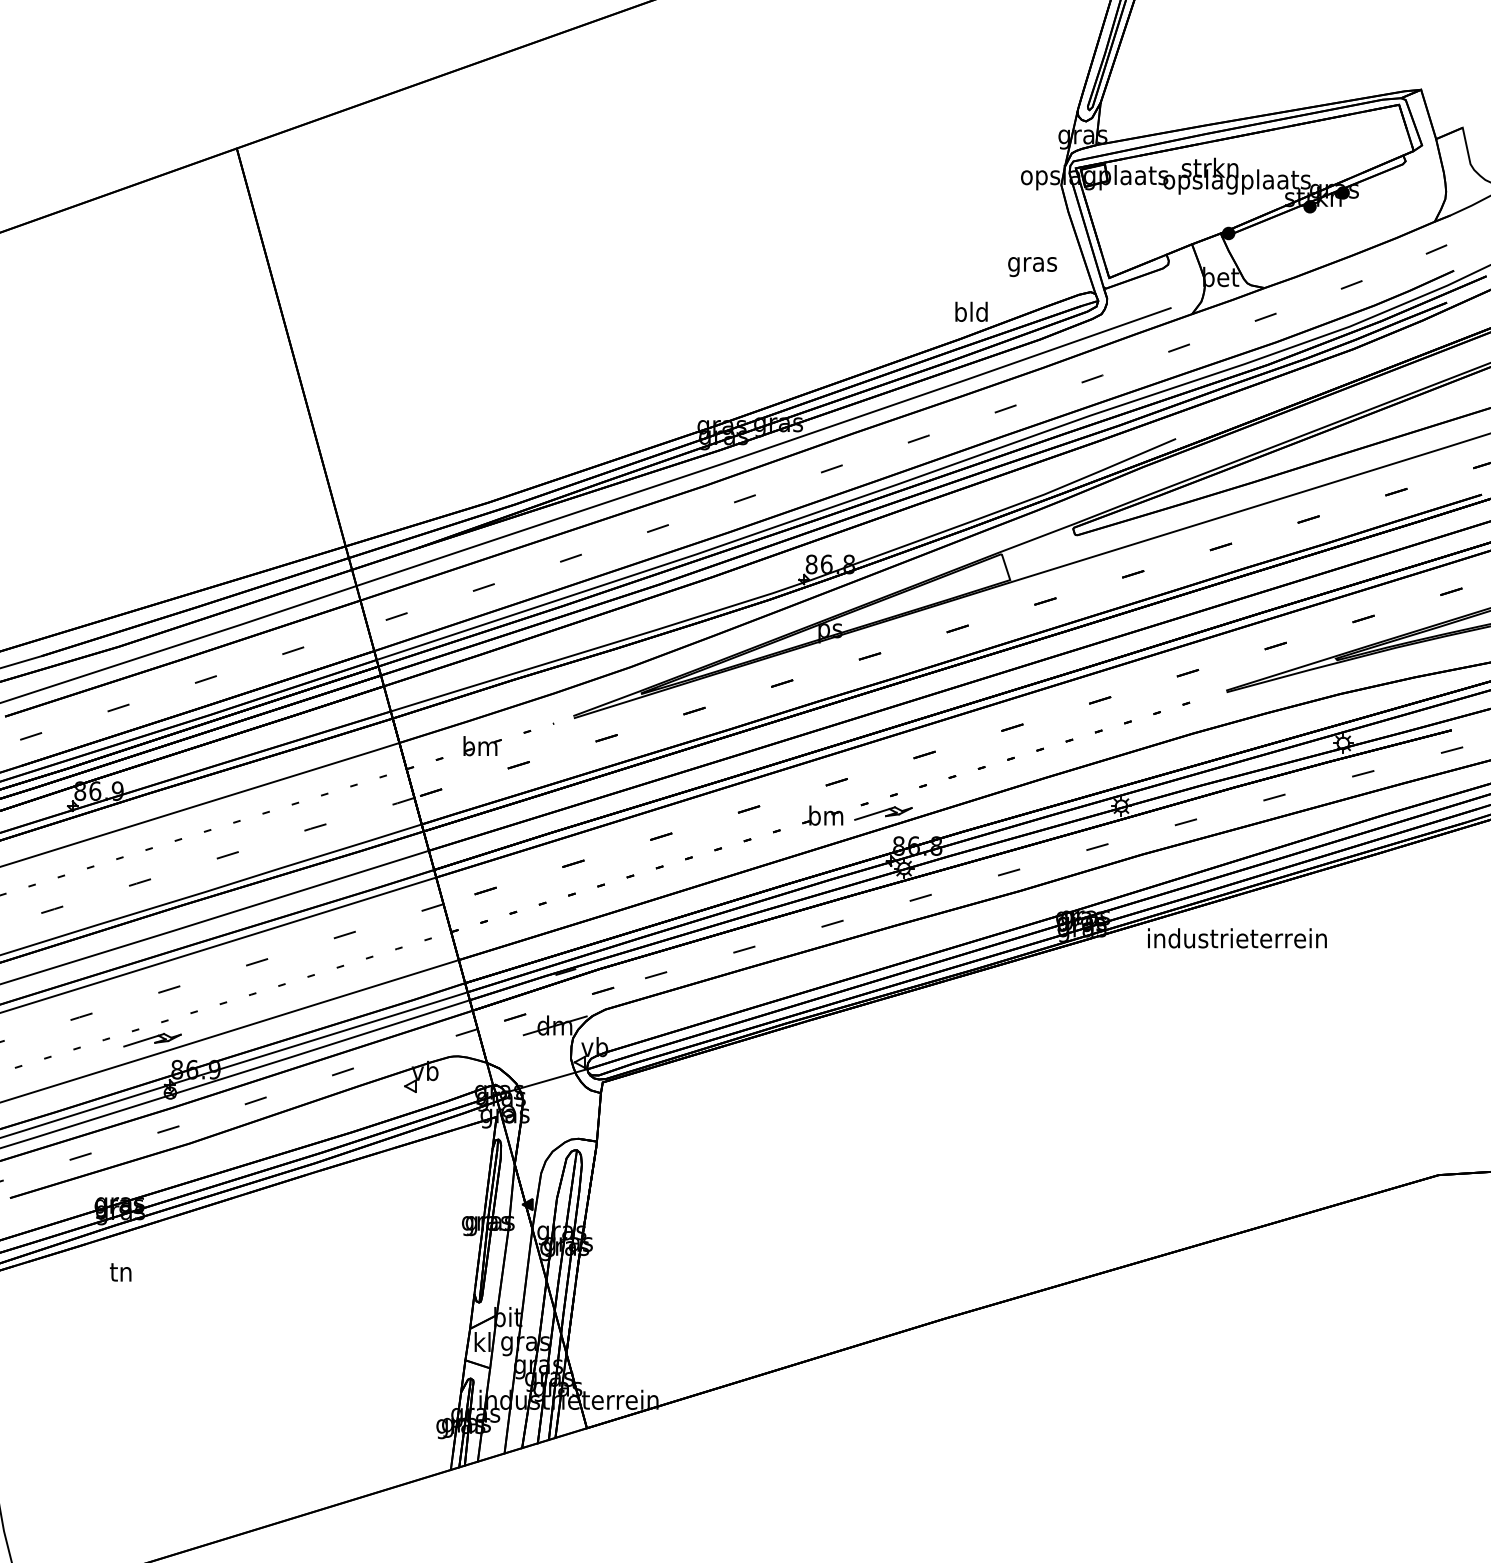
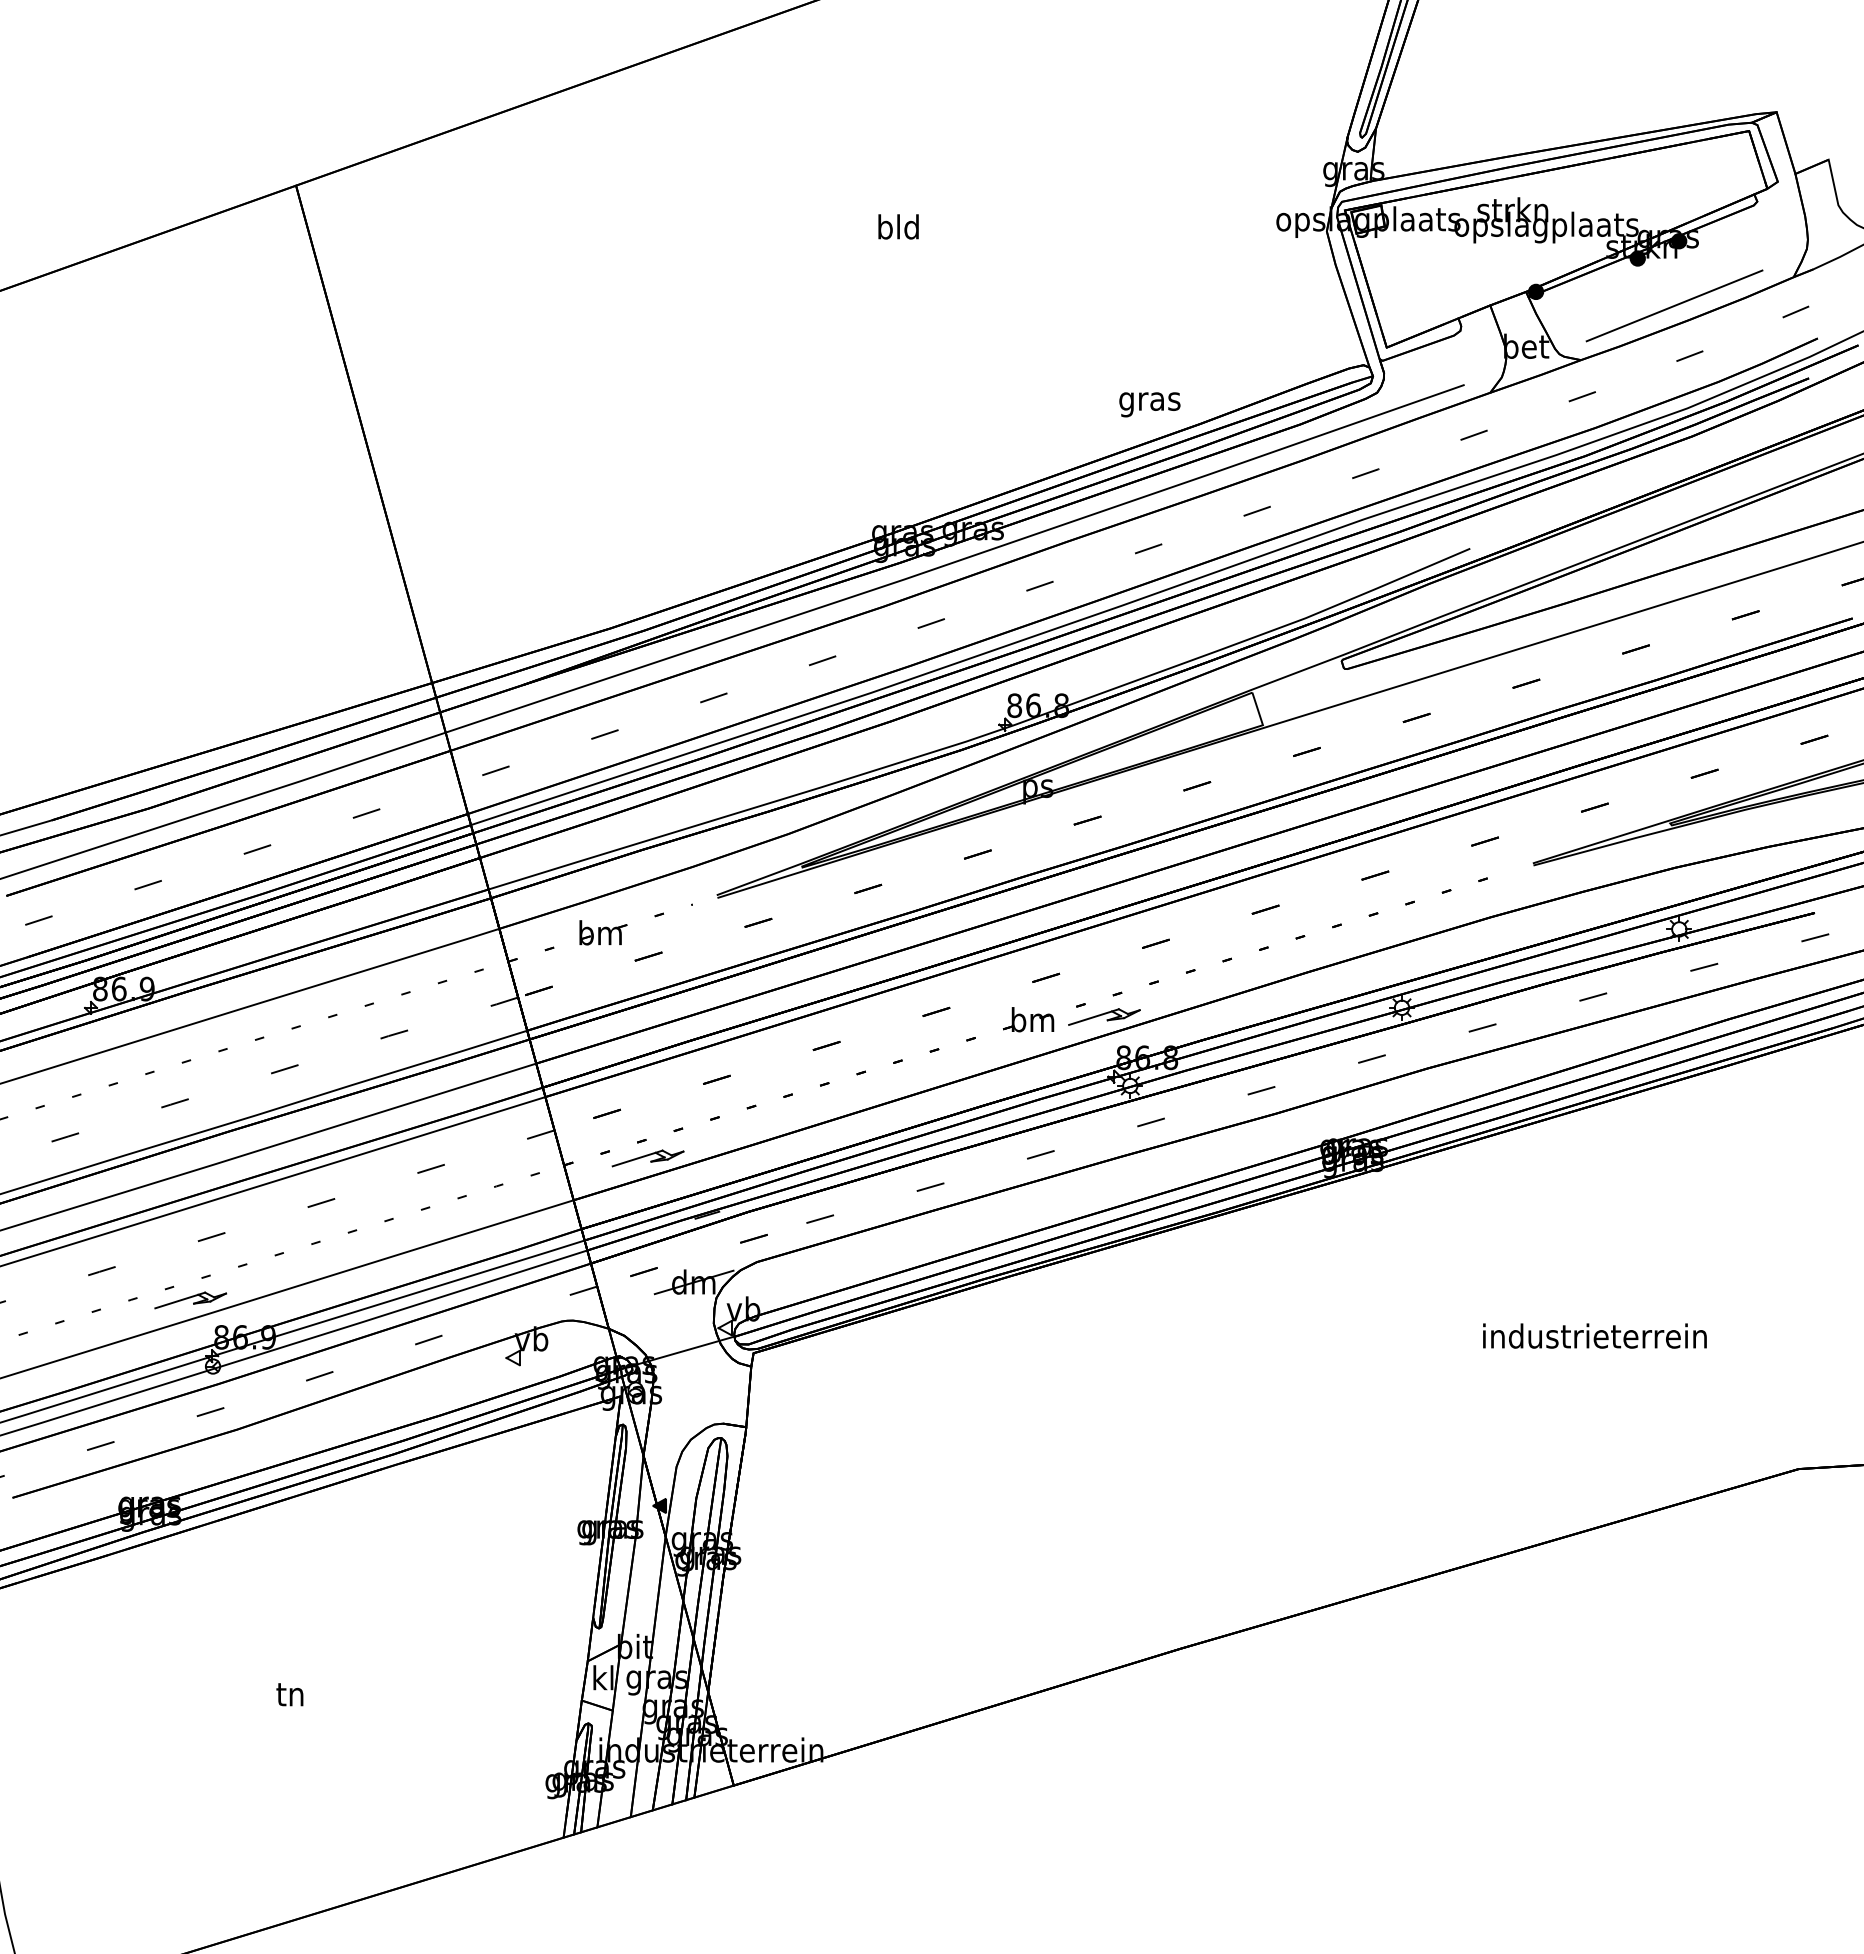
line: (1339, 244) -> (1674, 305), added
text: (1032, 266) -> (1149, 404), moved
text: (971, 311) -> (898, 226), moved
part: (517, 926) -> (647, 1158), added
text: (1237, 937) -> (1594, 1335), moved
text: (120, 1272) -> (289, 1694), moved

